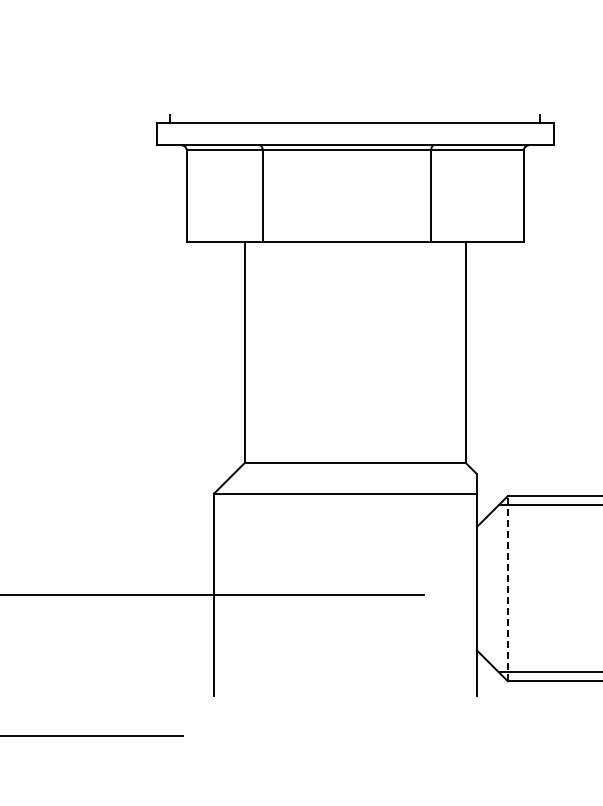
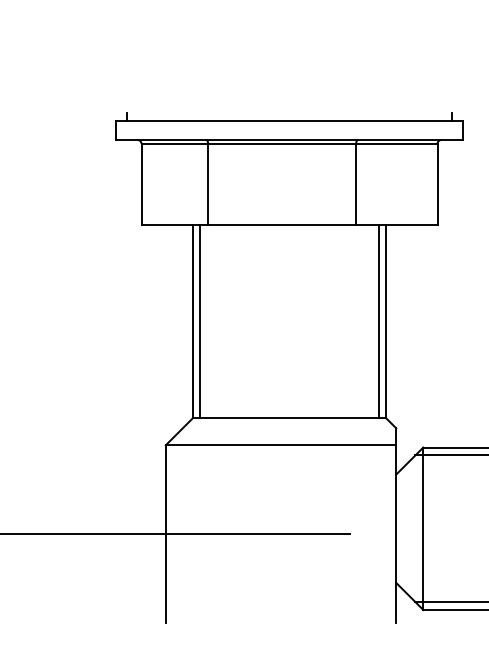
line: (253, 352) -> (200, 321), added
line: (457, 352) -> (379, 321), added
line: (507, 588) -> (422, 528), dashed -> solid

